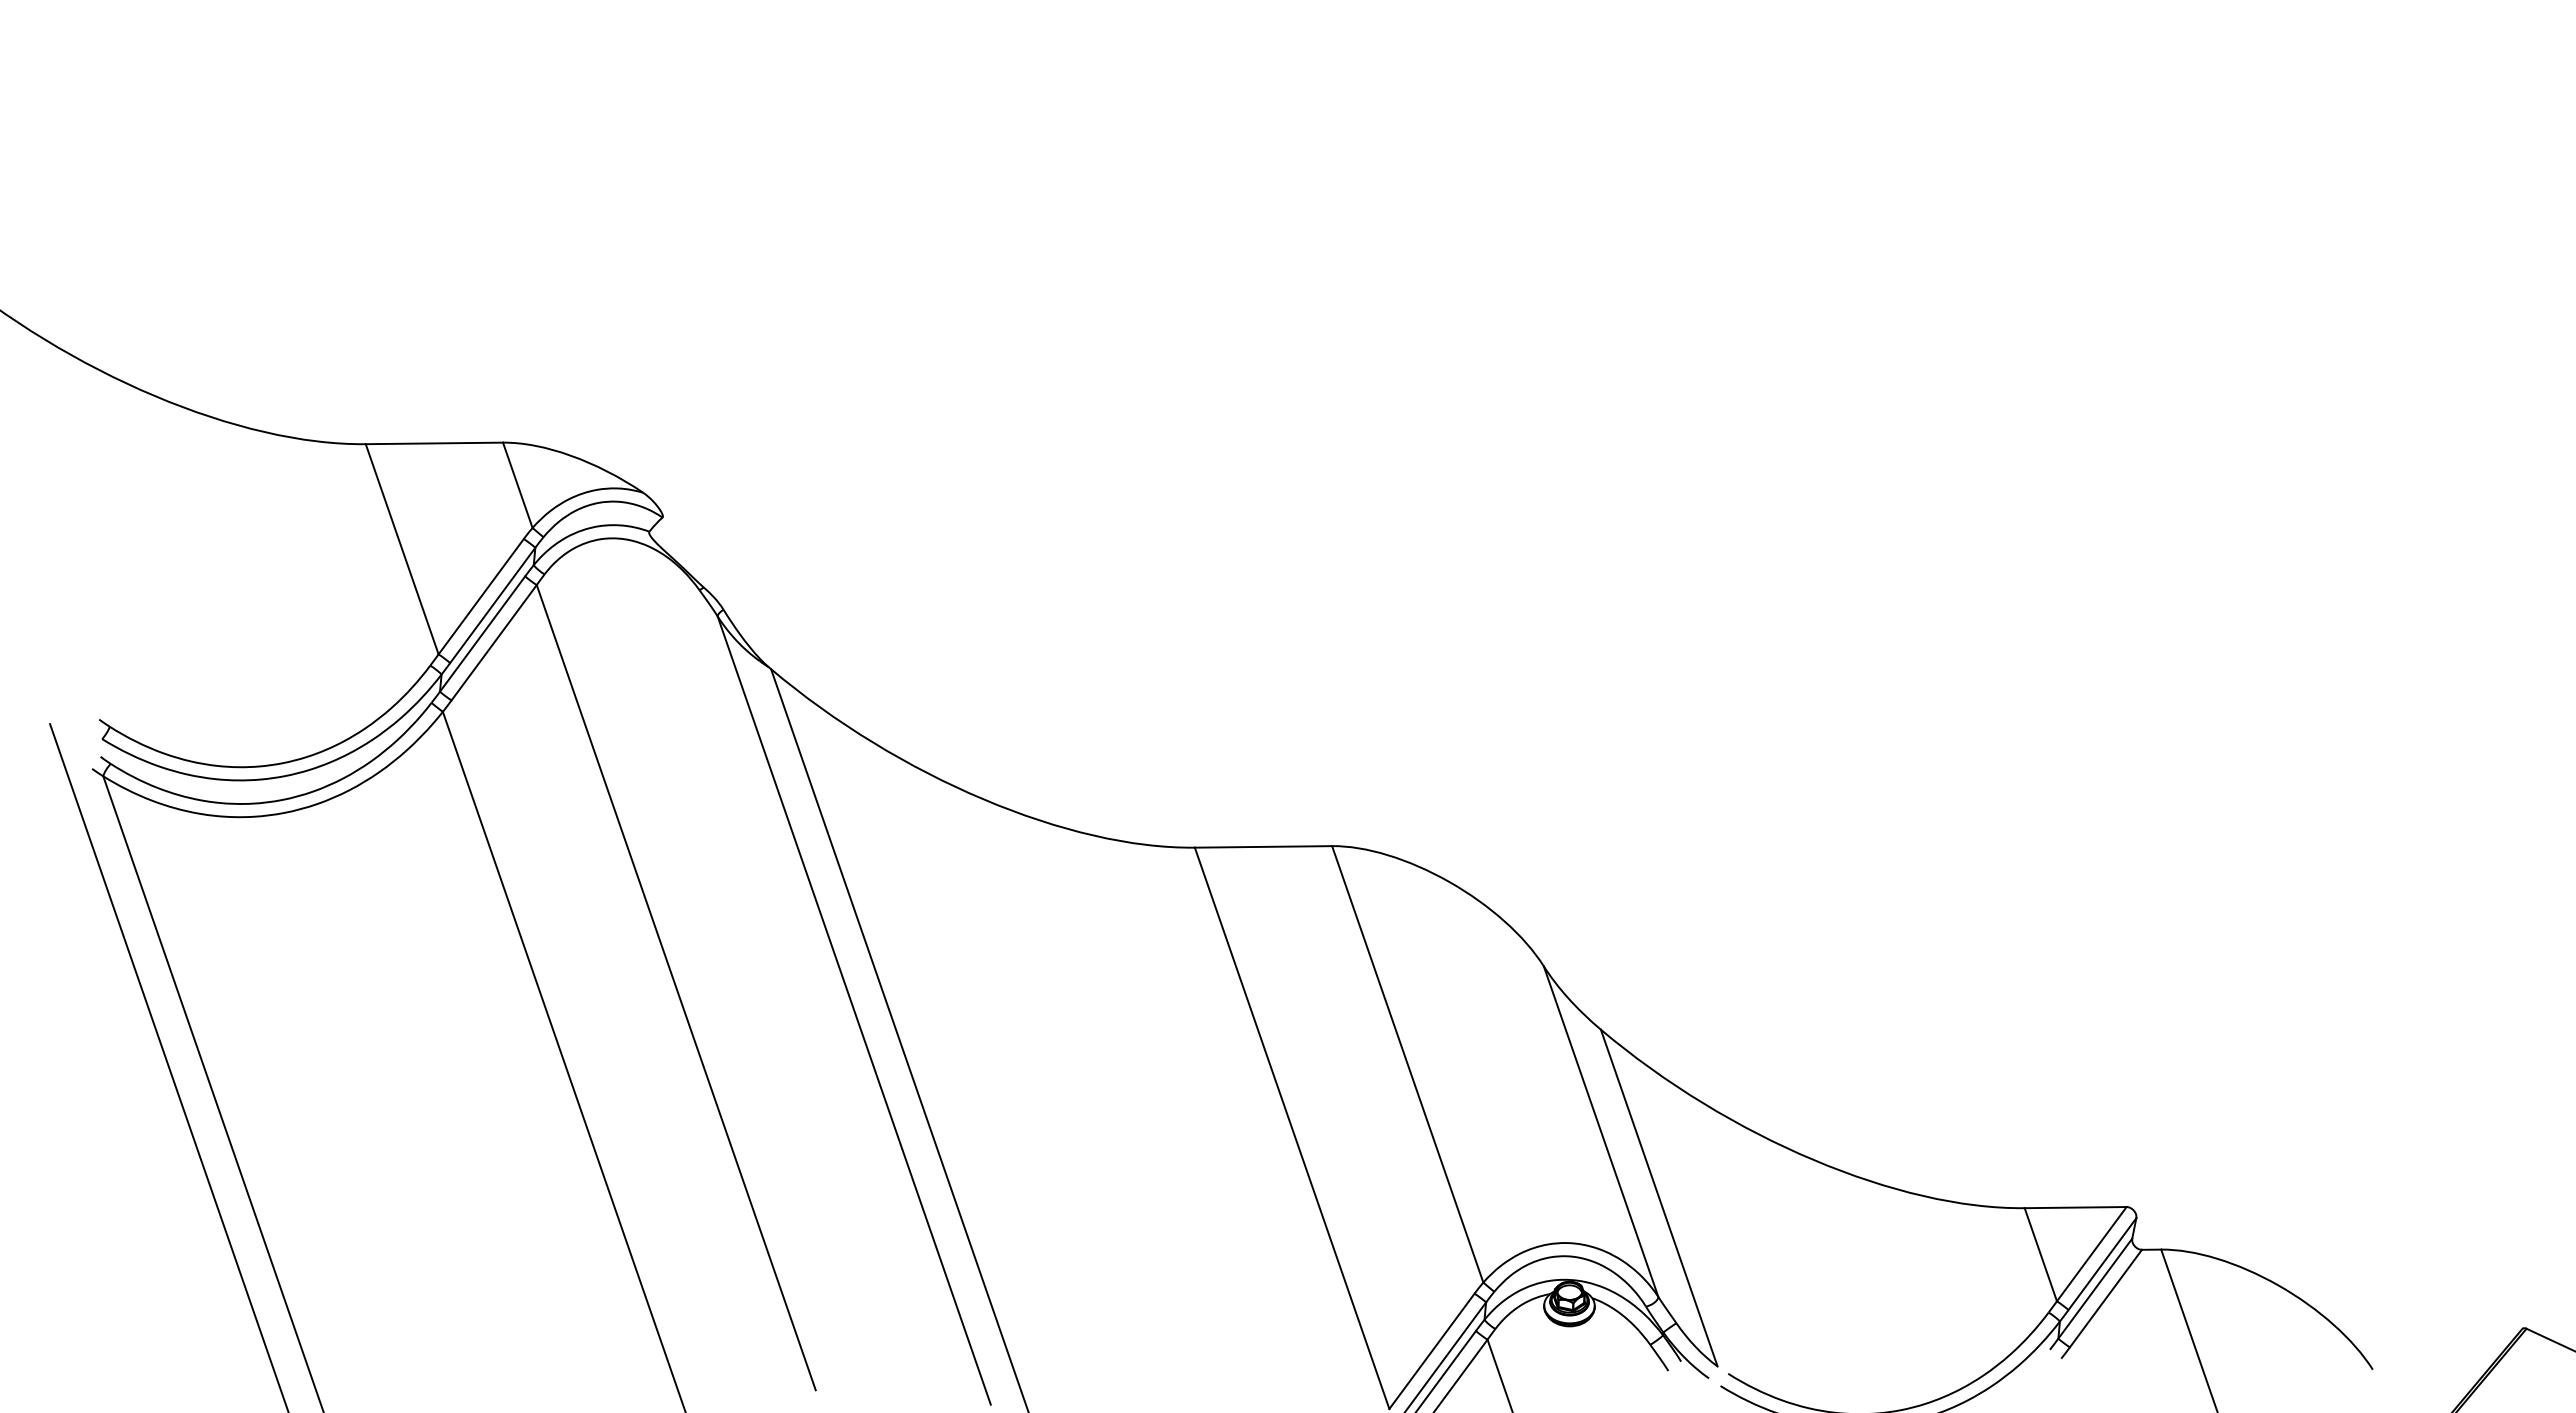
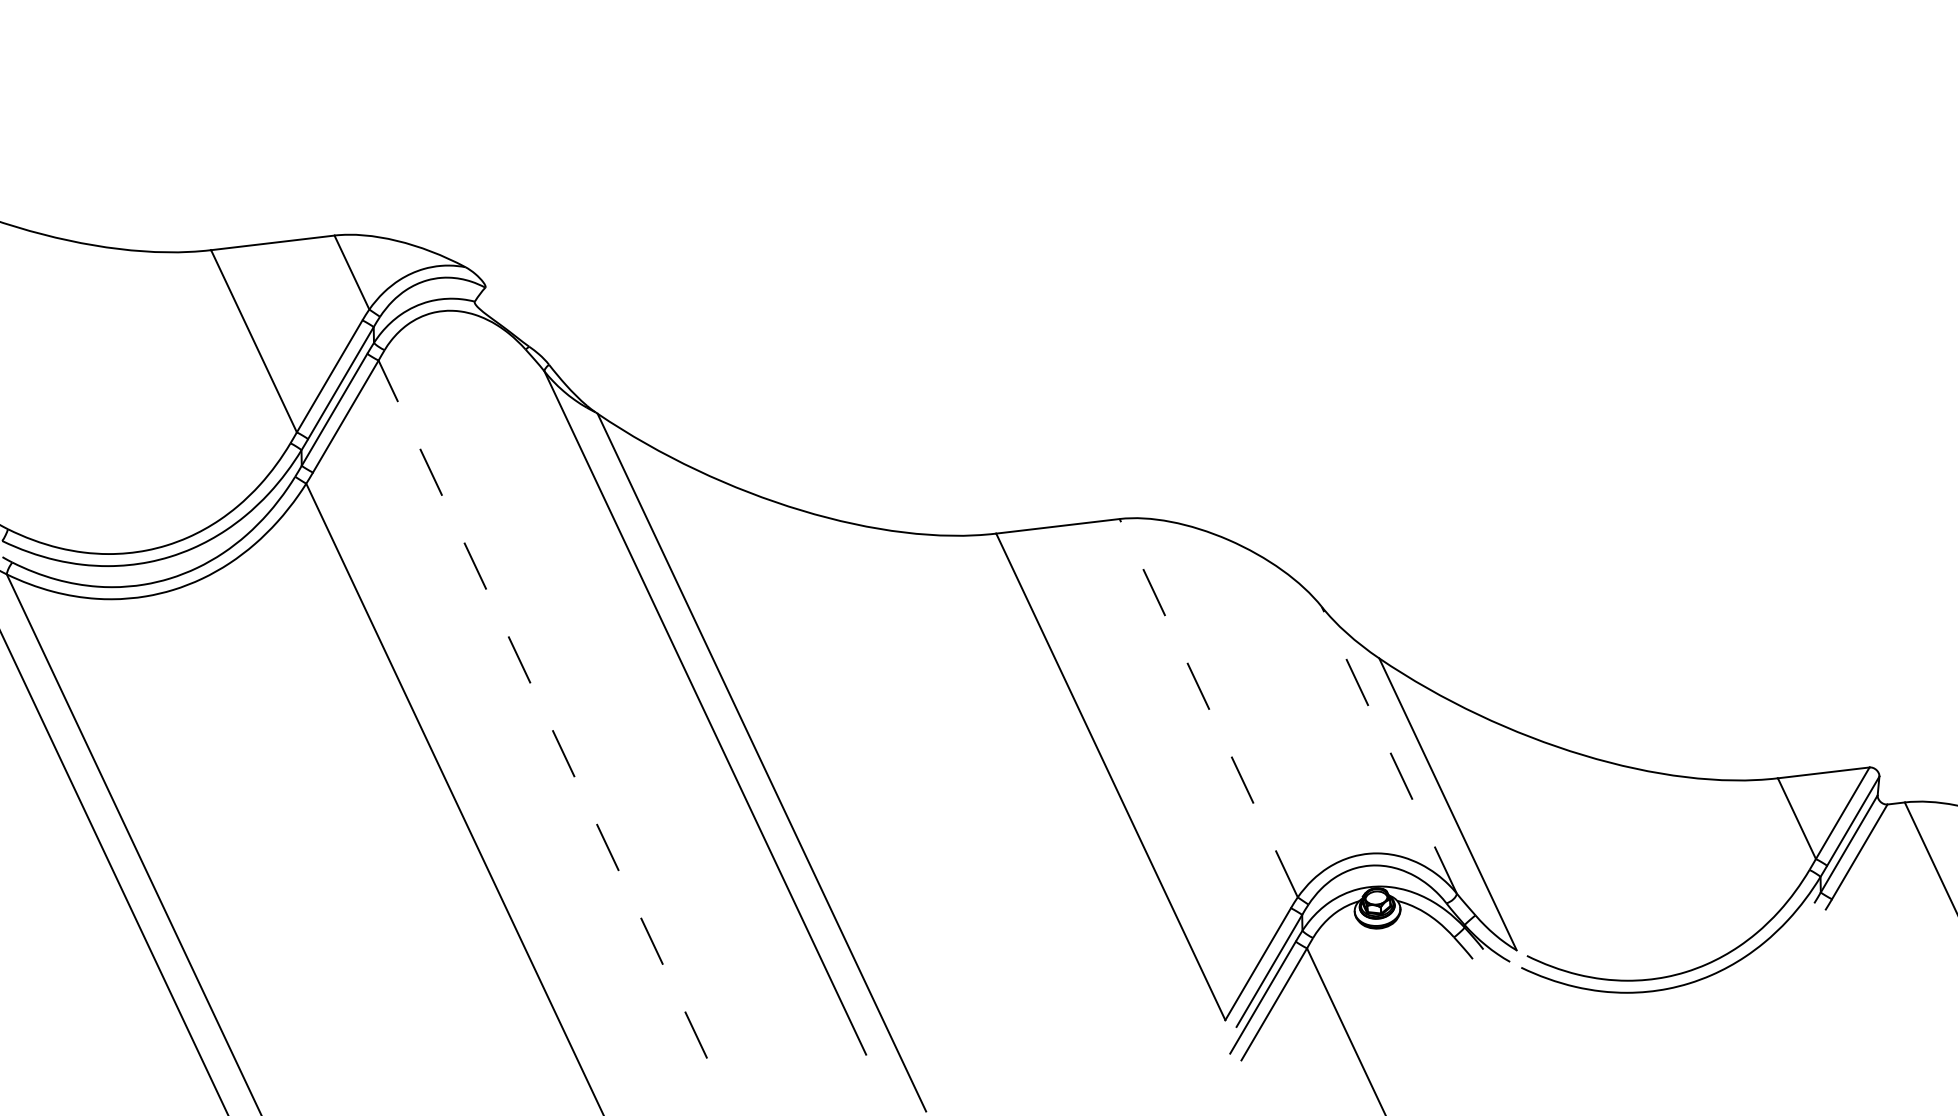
line: (676, 987) -> (543, 709), solid -> dashed
line: (1407, 1064) -> (1208, 708), solid -> dashed
line: (1600, 1131) -> (1388, 750), solid -> dashed

